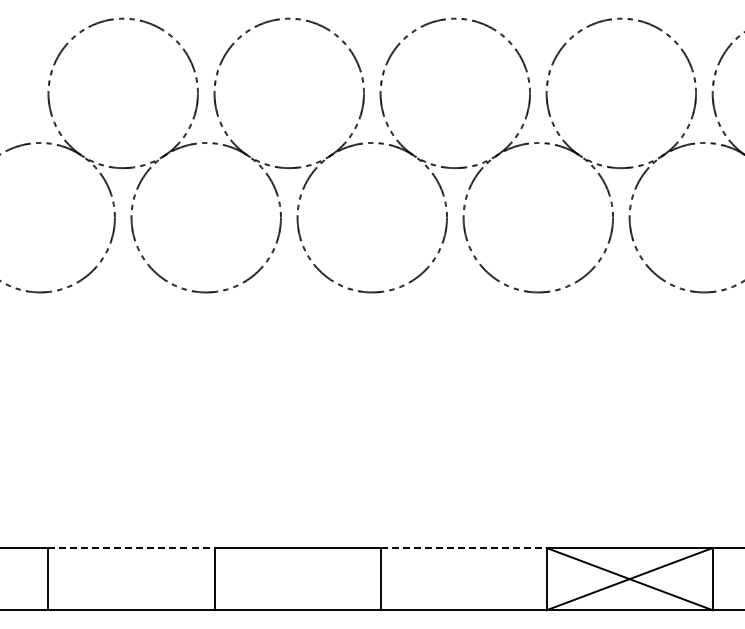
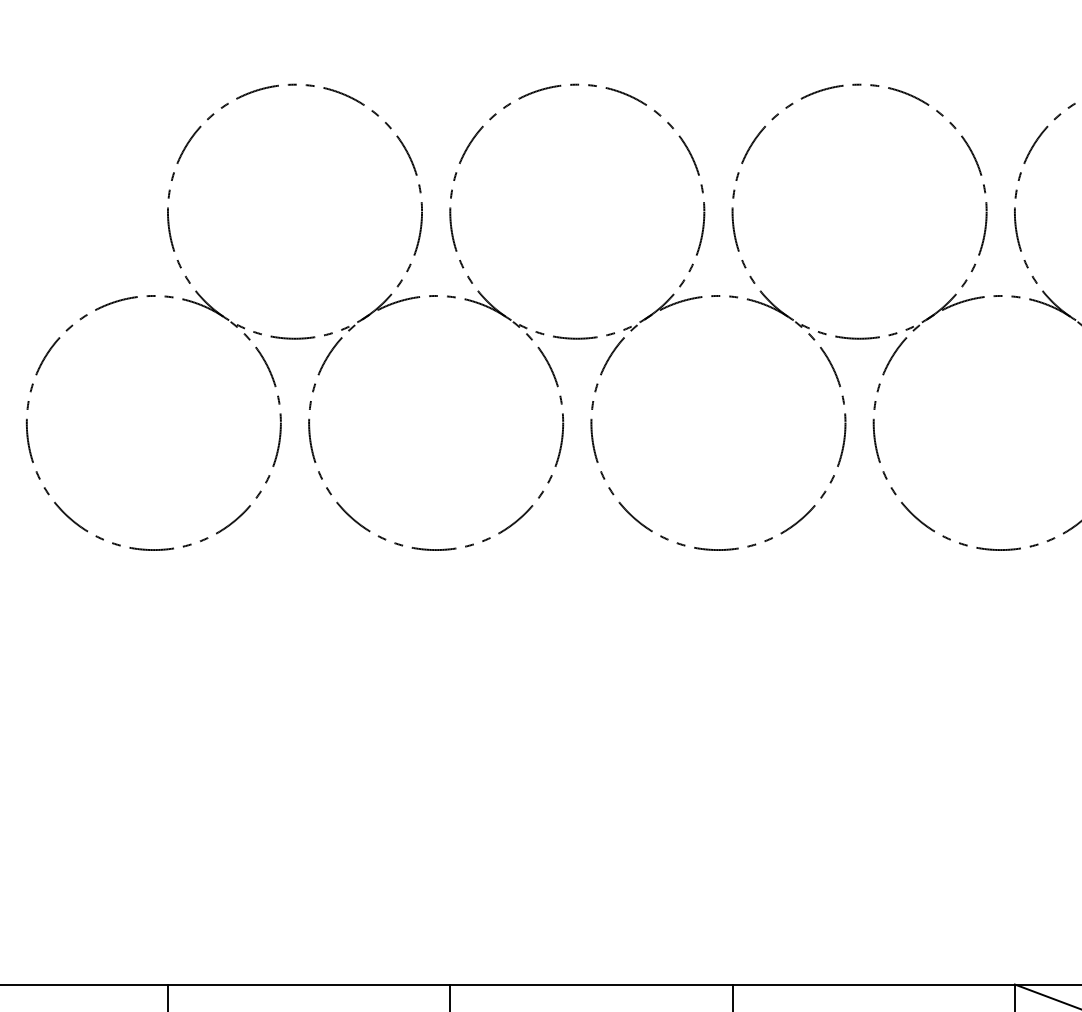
line: (132, 547) -> (310, 983), dashed -> solid
line: (464, 547) -> (875, 983), dashed -> solid

